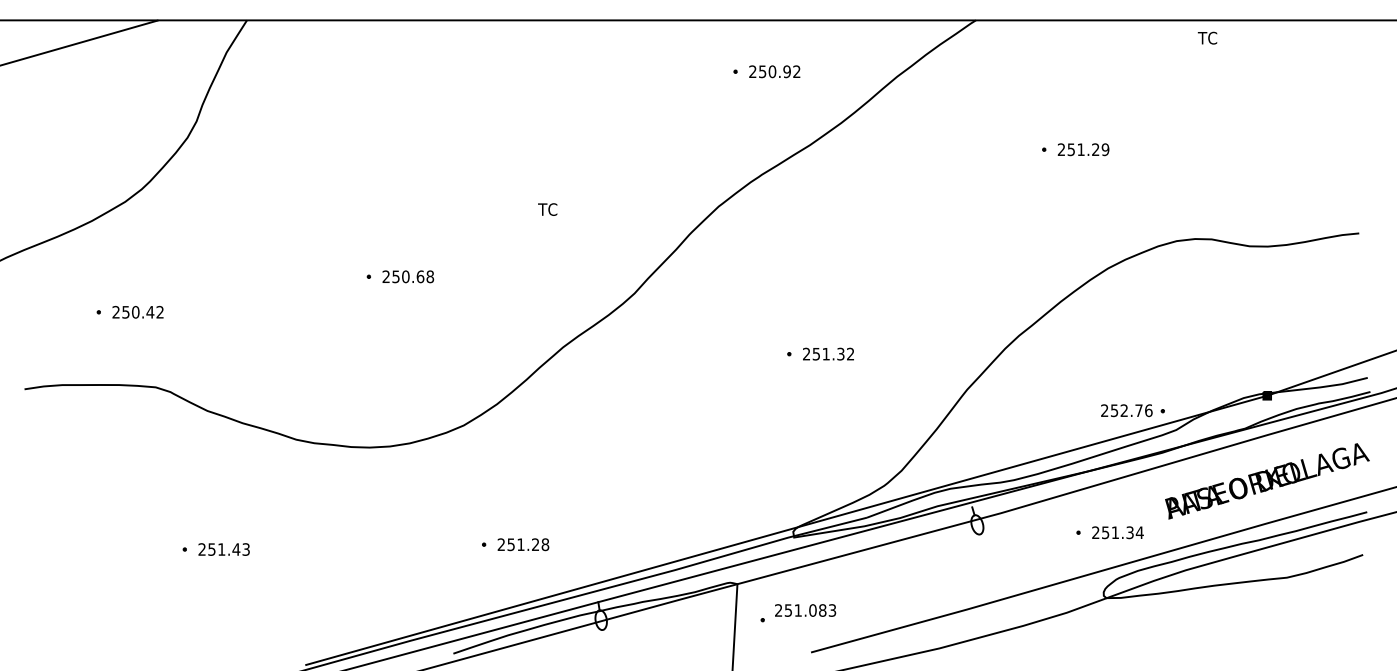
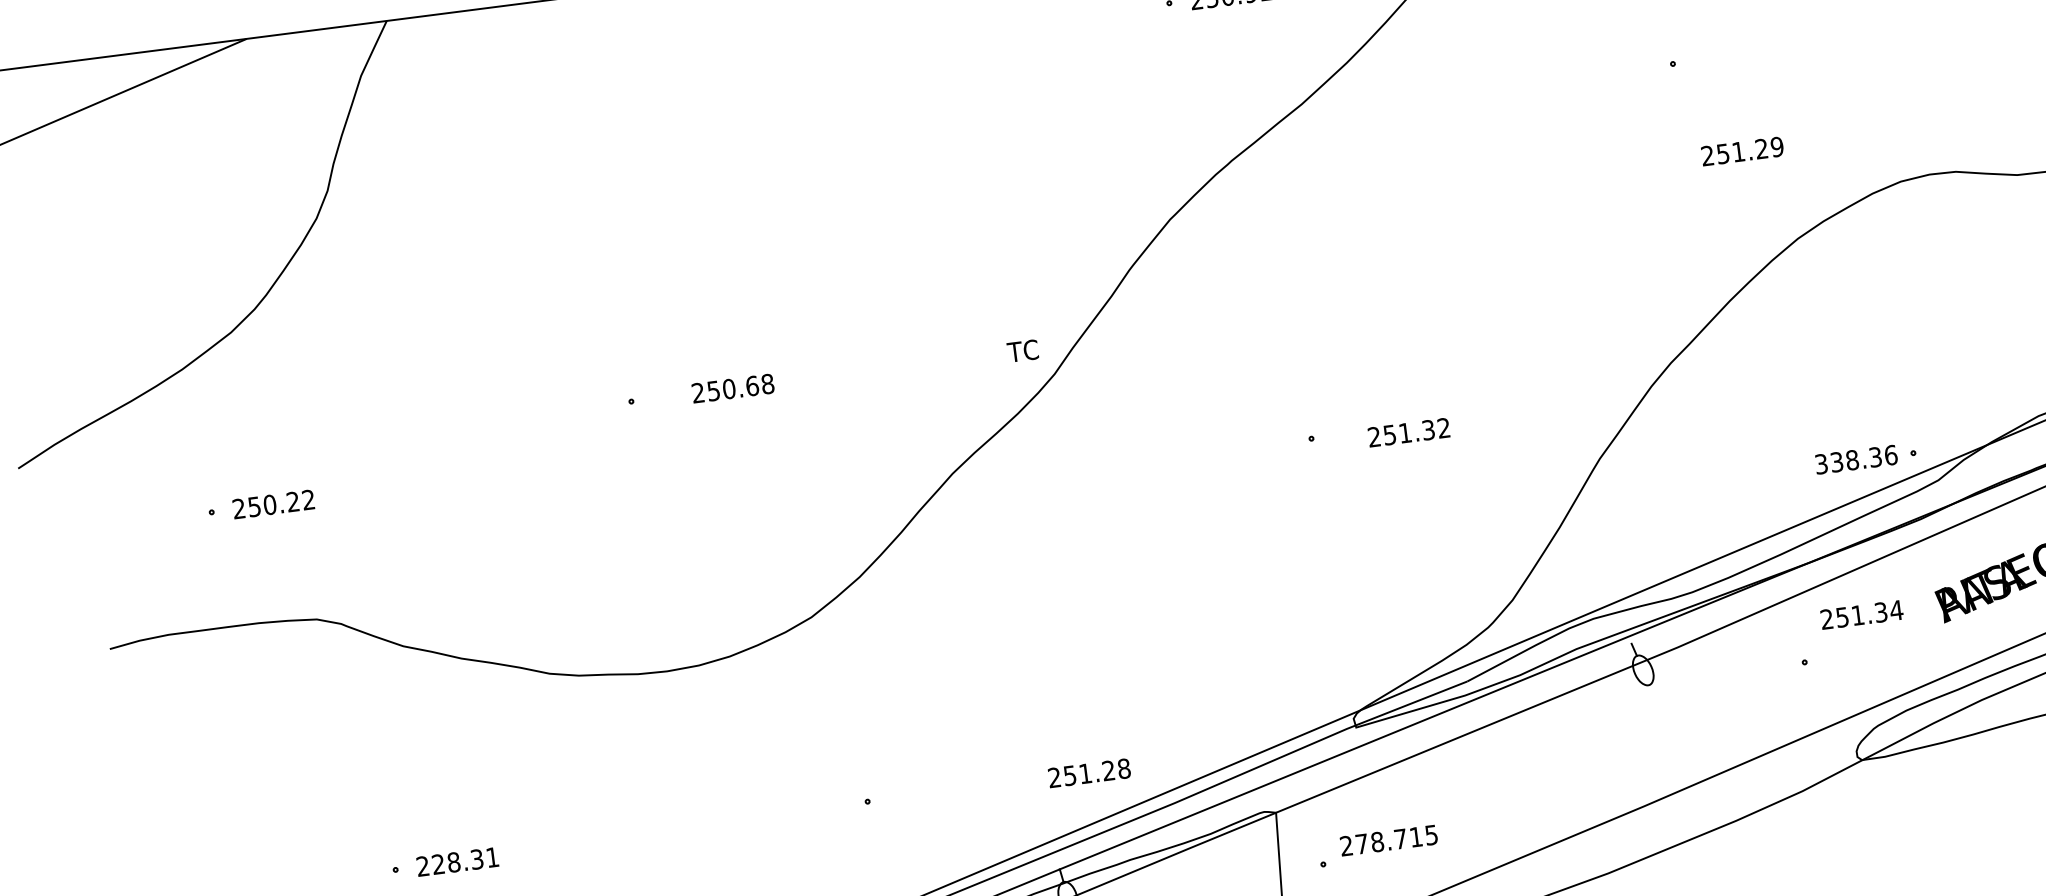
text: (1083, 149) -> (1742, 151), moved
text: (547, 209) -> (1022, 350), moved
text: (408, 276) -> (733, 388), moved
text: (150, 311) -> (293, 500), 250.42 -> 250.22
text: (828, 353) -> (1408, 431), moved
text: (1121, 410) -> (1847, 460), 252.76 -> 338.36
text: (1117, 532) -> (1861, 614), moved
text: (523, 544) -> (1089, 772), moved
text: (228, 549) -> (464, 860), 251.43 -> 228.31
text: (810, 610) -> (1396, 839), 251.083 -> 278.715

